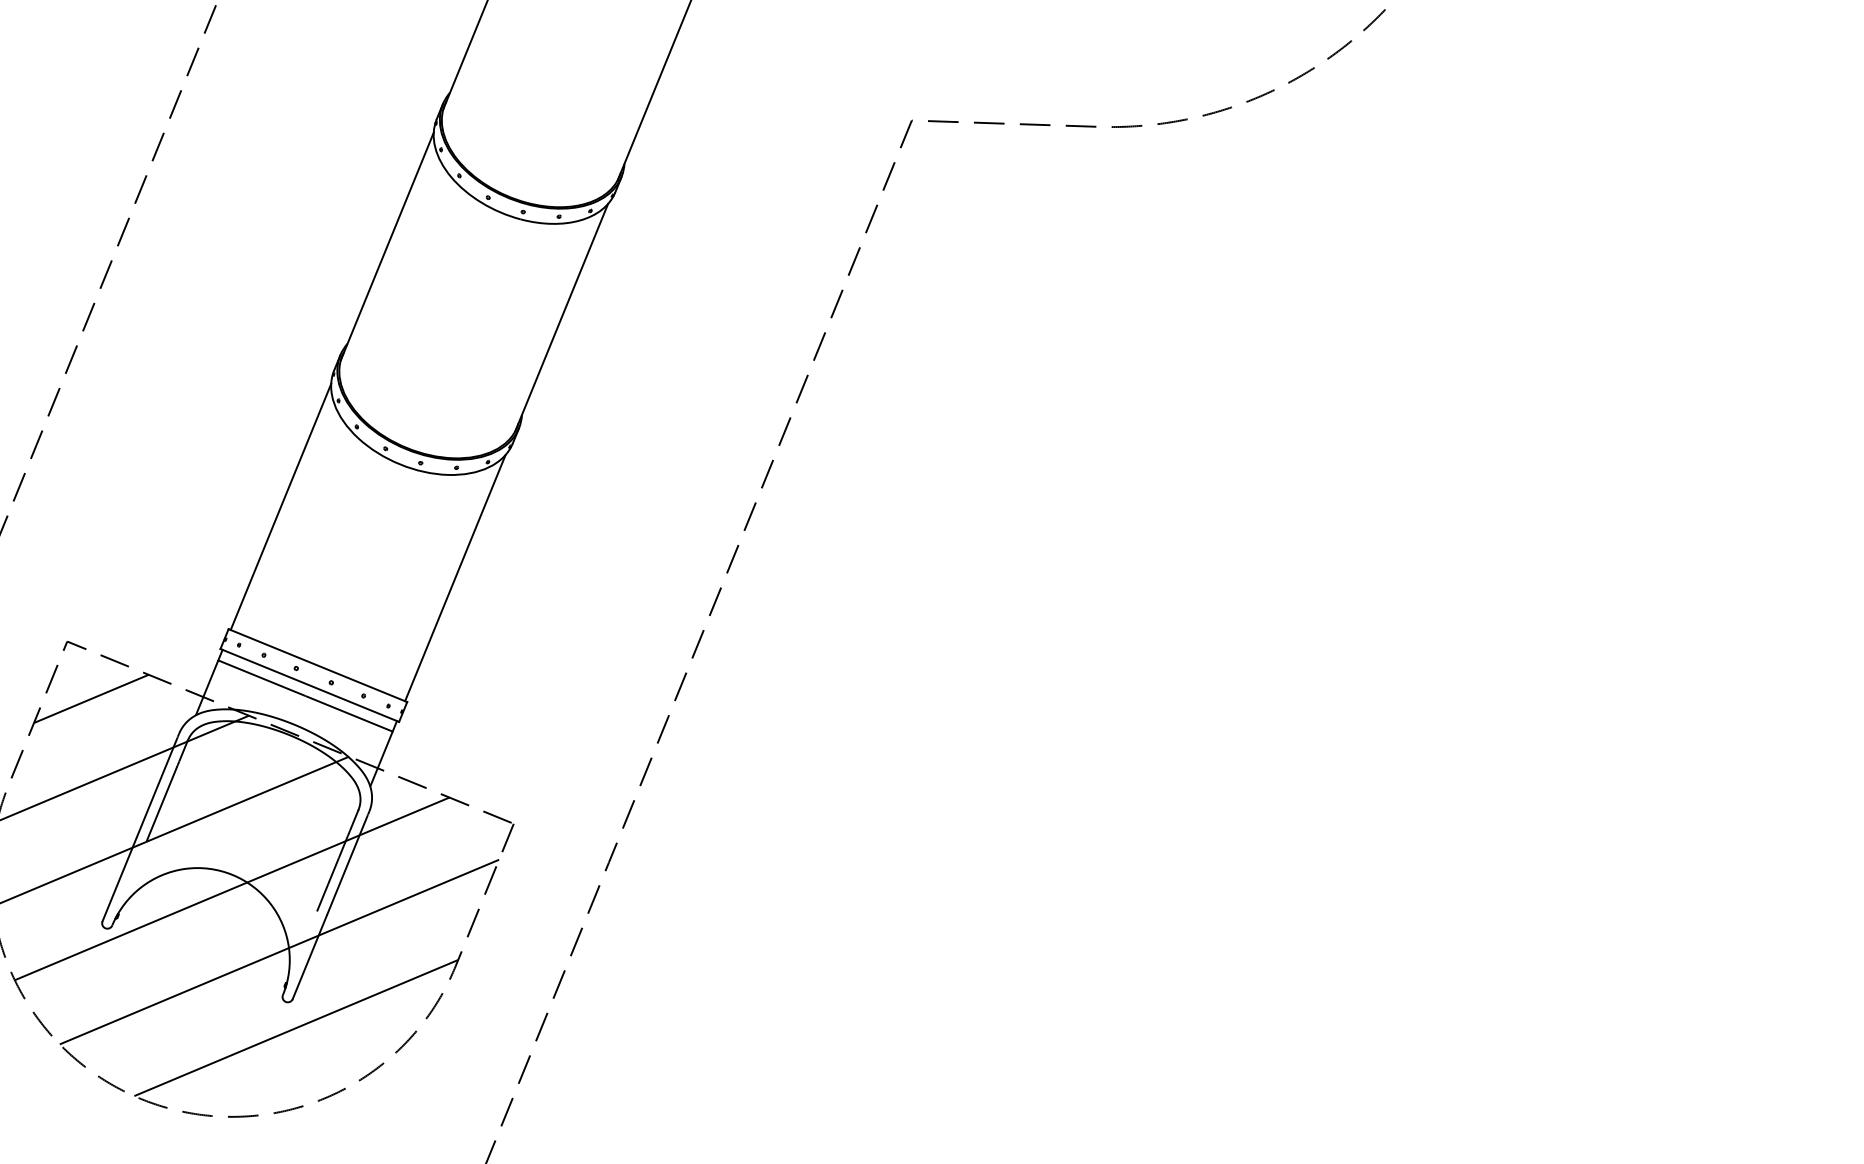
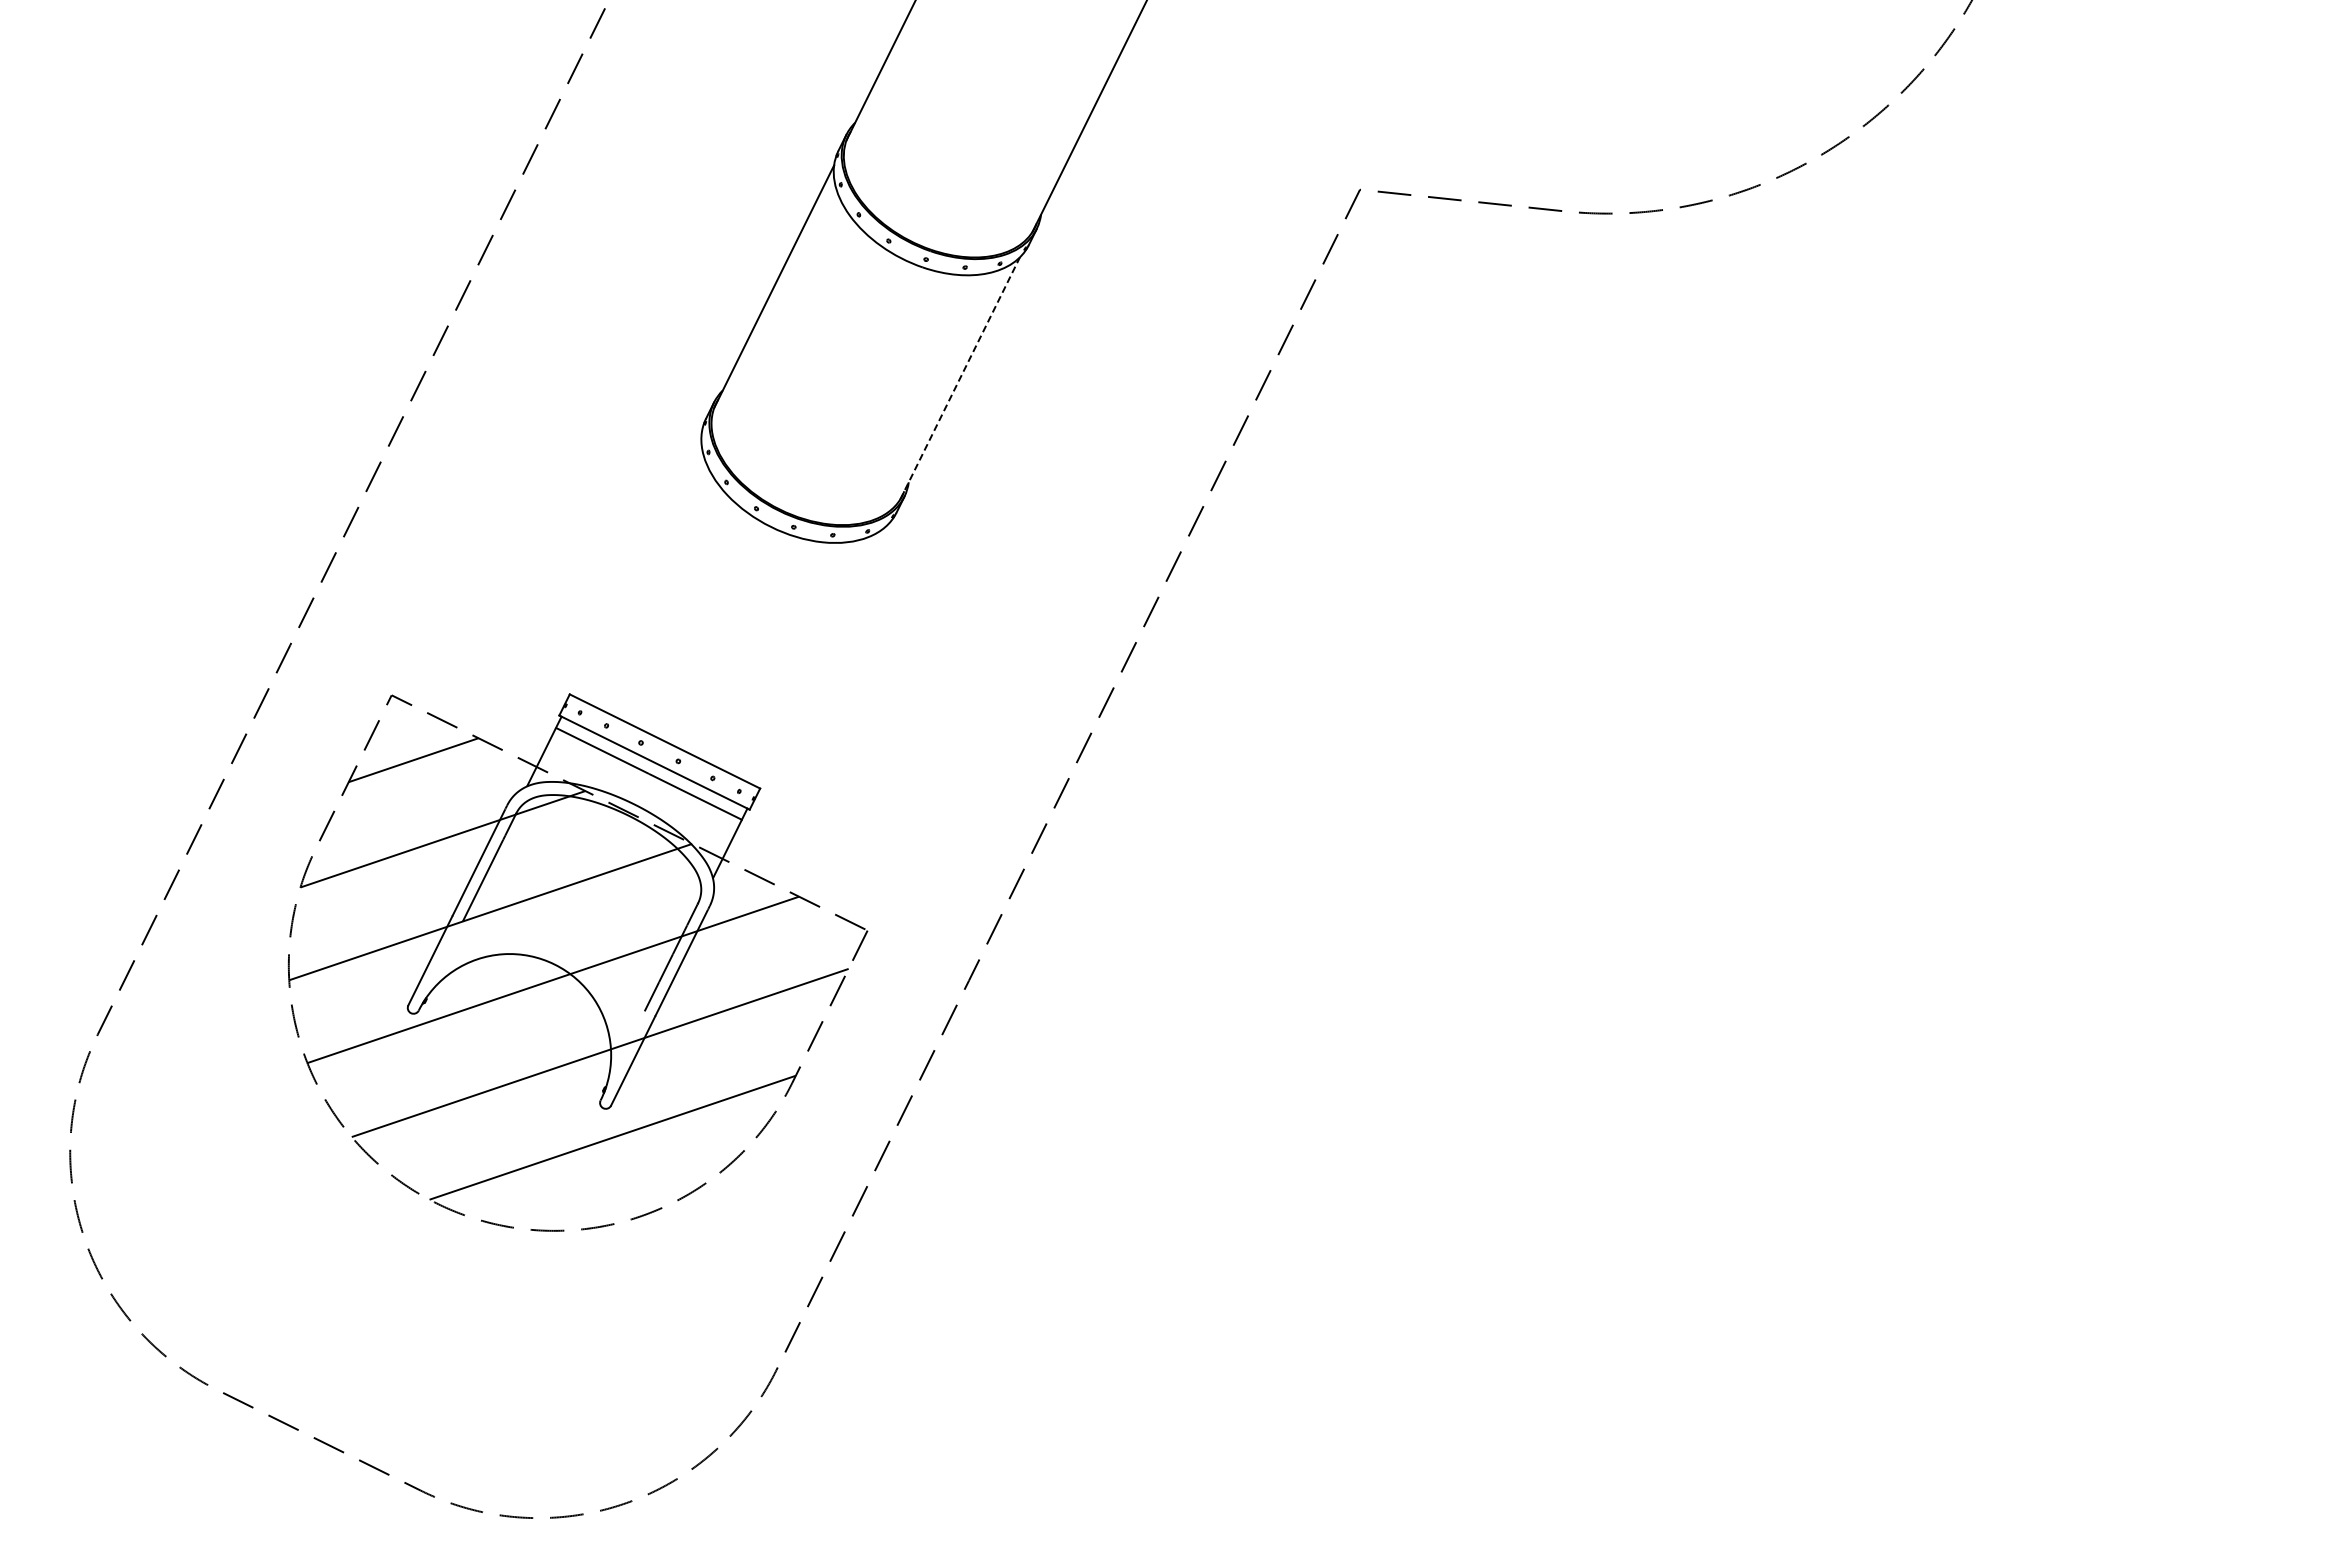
line: (562, 317) -> (960, 378), solid -> dashed
line: (280, 507) -> (636, 564), removed
line: (455, 578) -> (822, 656), removed

